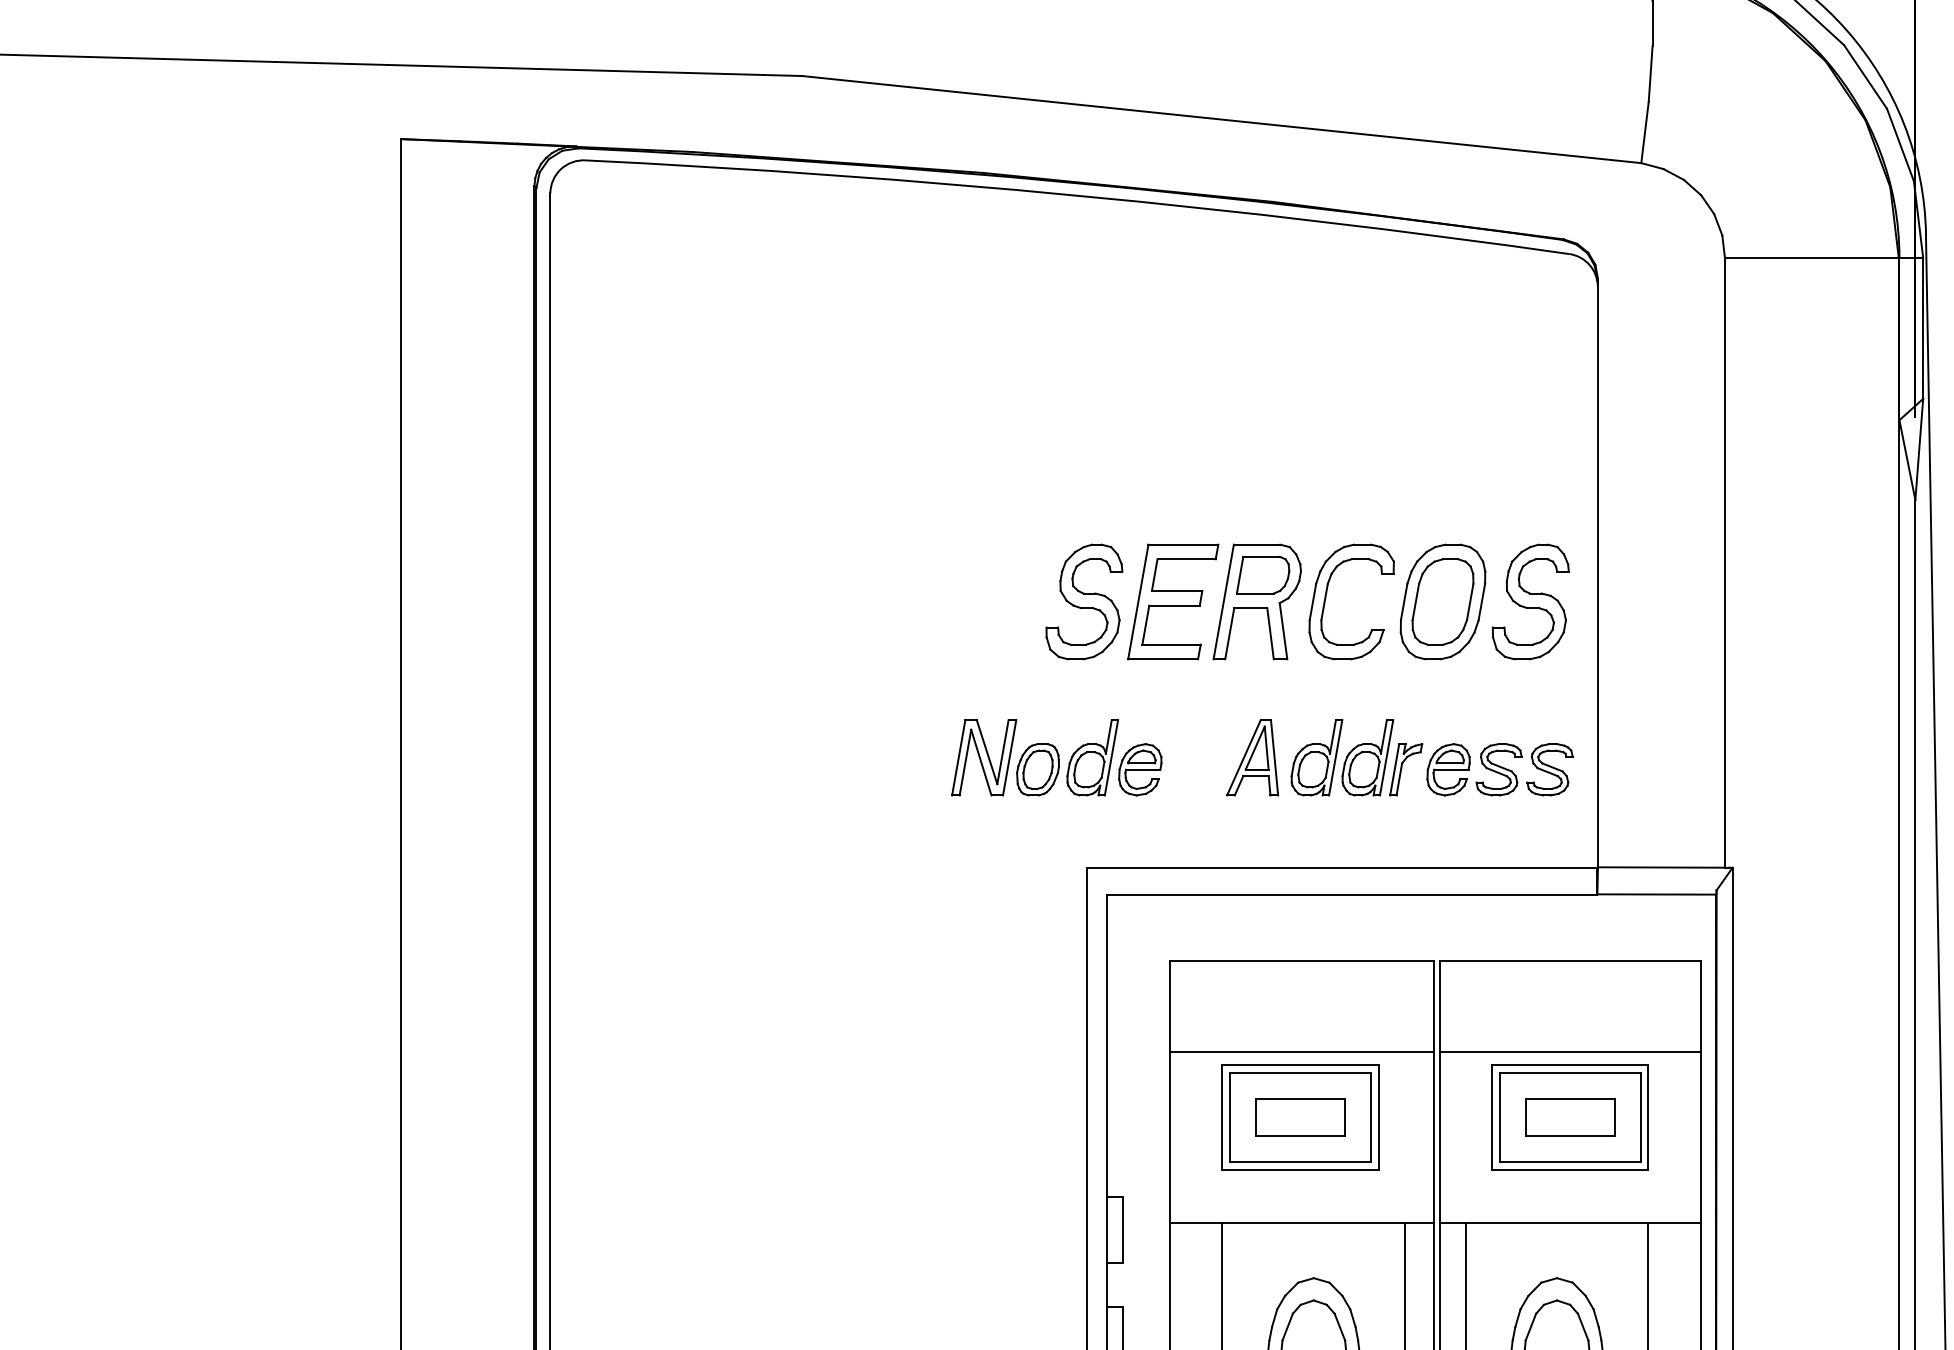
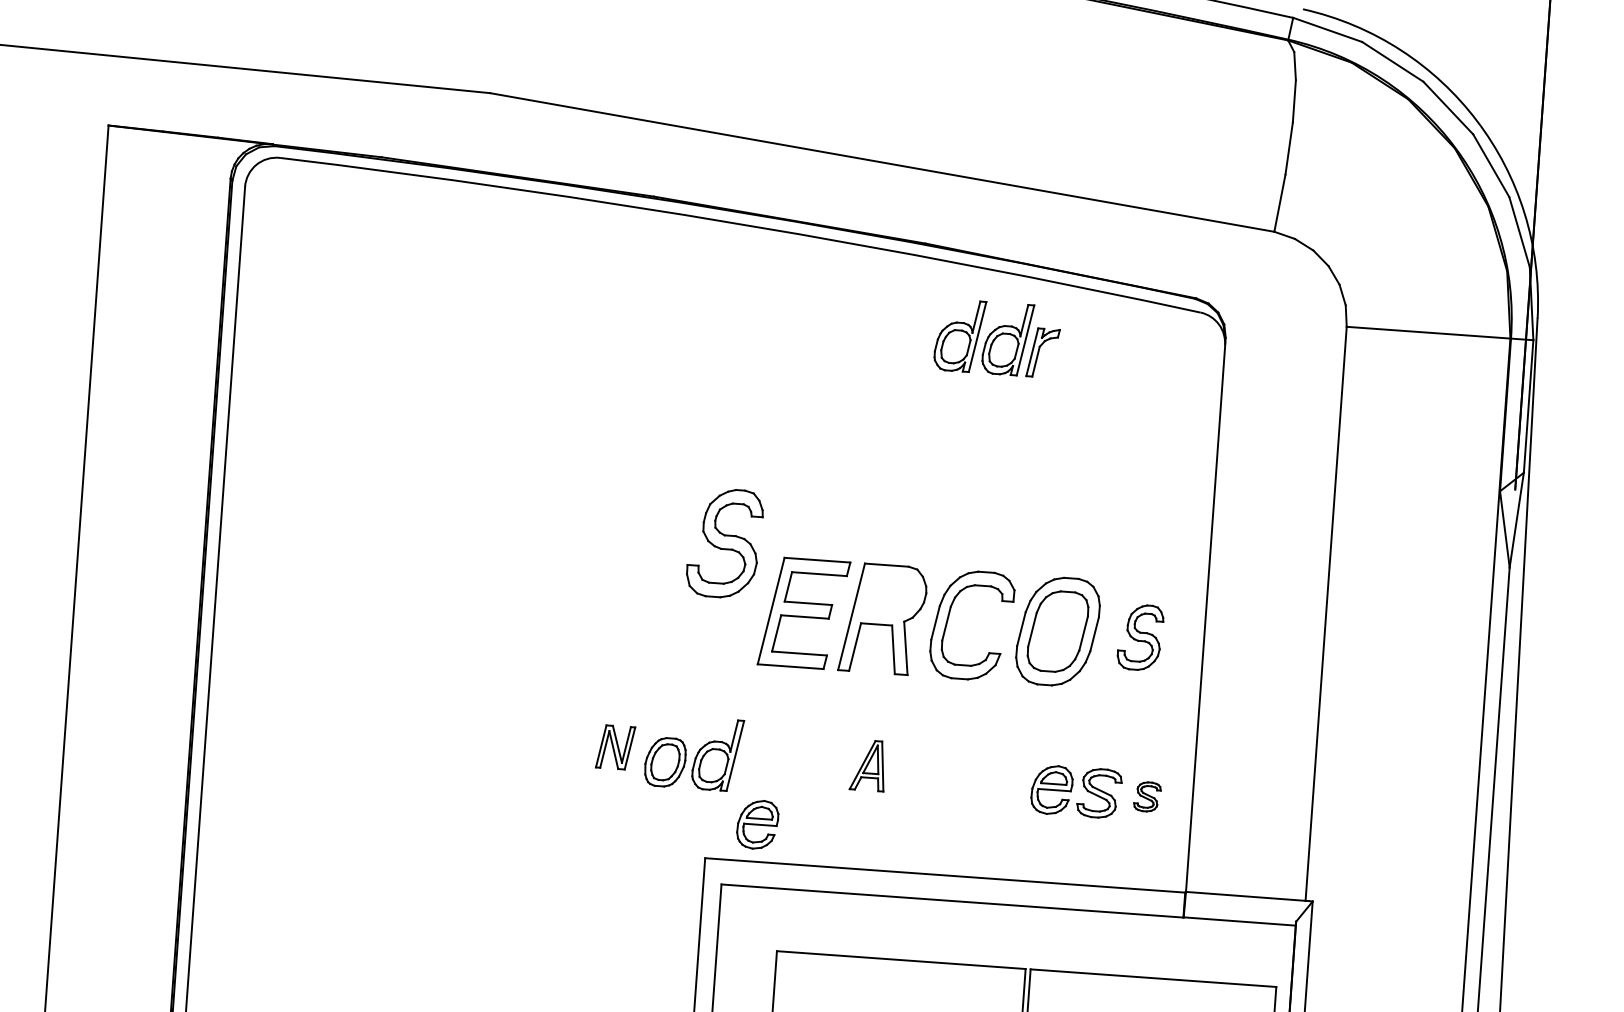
part: (1263, 574) -> (890, 593), removed
part: (1084, 601) -> (725, 542), moved
part: (1530, 601) -> (1140, 637), size x0.6
part: (984, 757) -> (615, 747), size x0.6
part: (1252, 757) -> (868, 765), size x0.7
part: (1356, 757) -> (997, 338), moved
part: (1140, 769) -> (757, 824), moved
part: (1549, 769) -> (1146, 796), size x0.6

